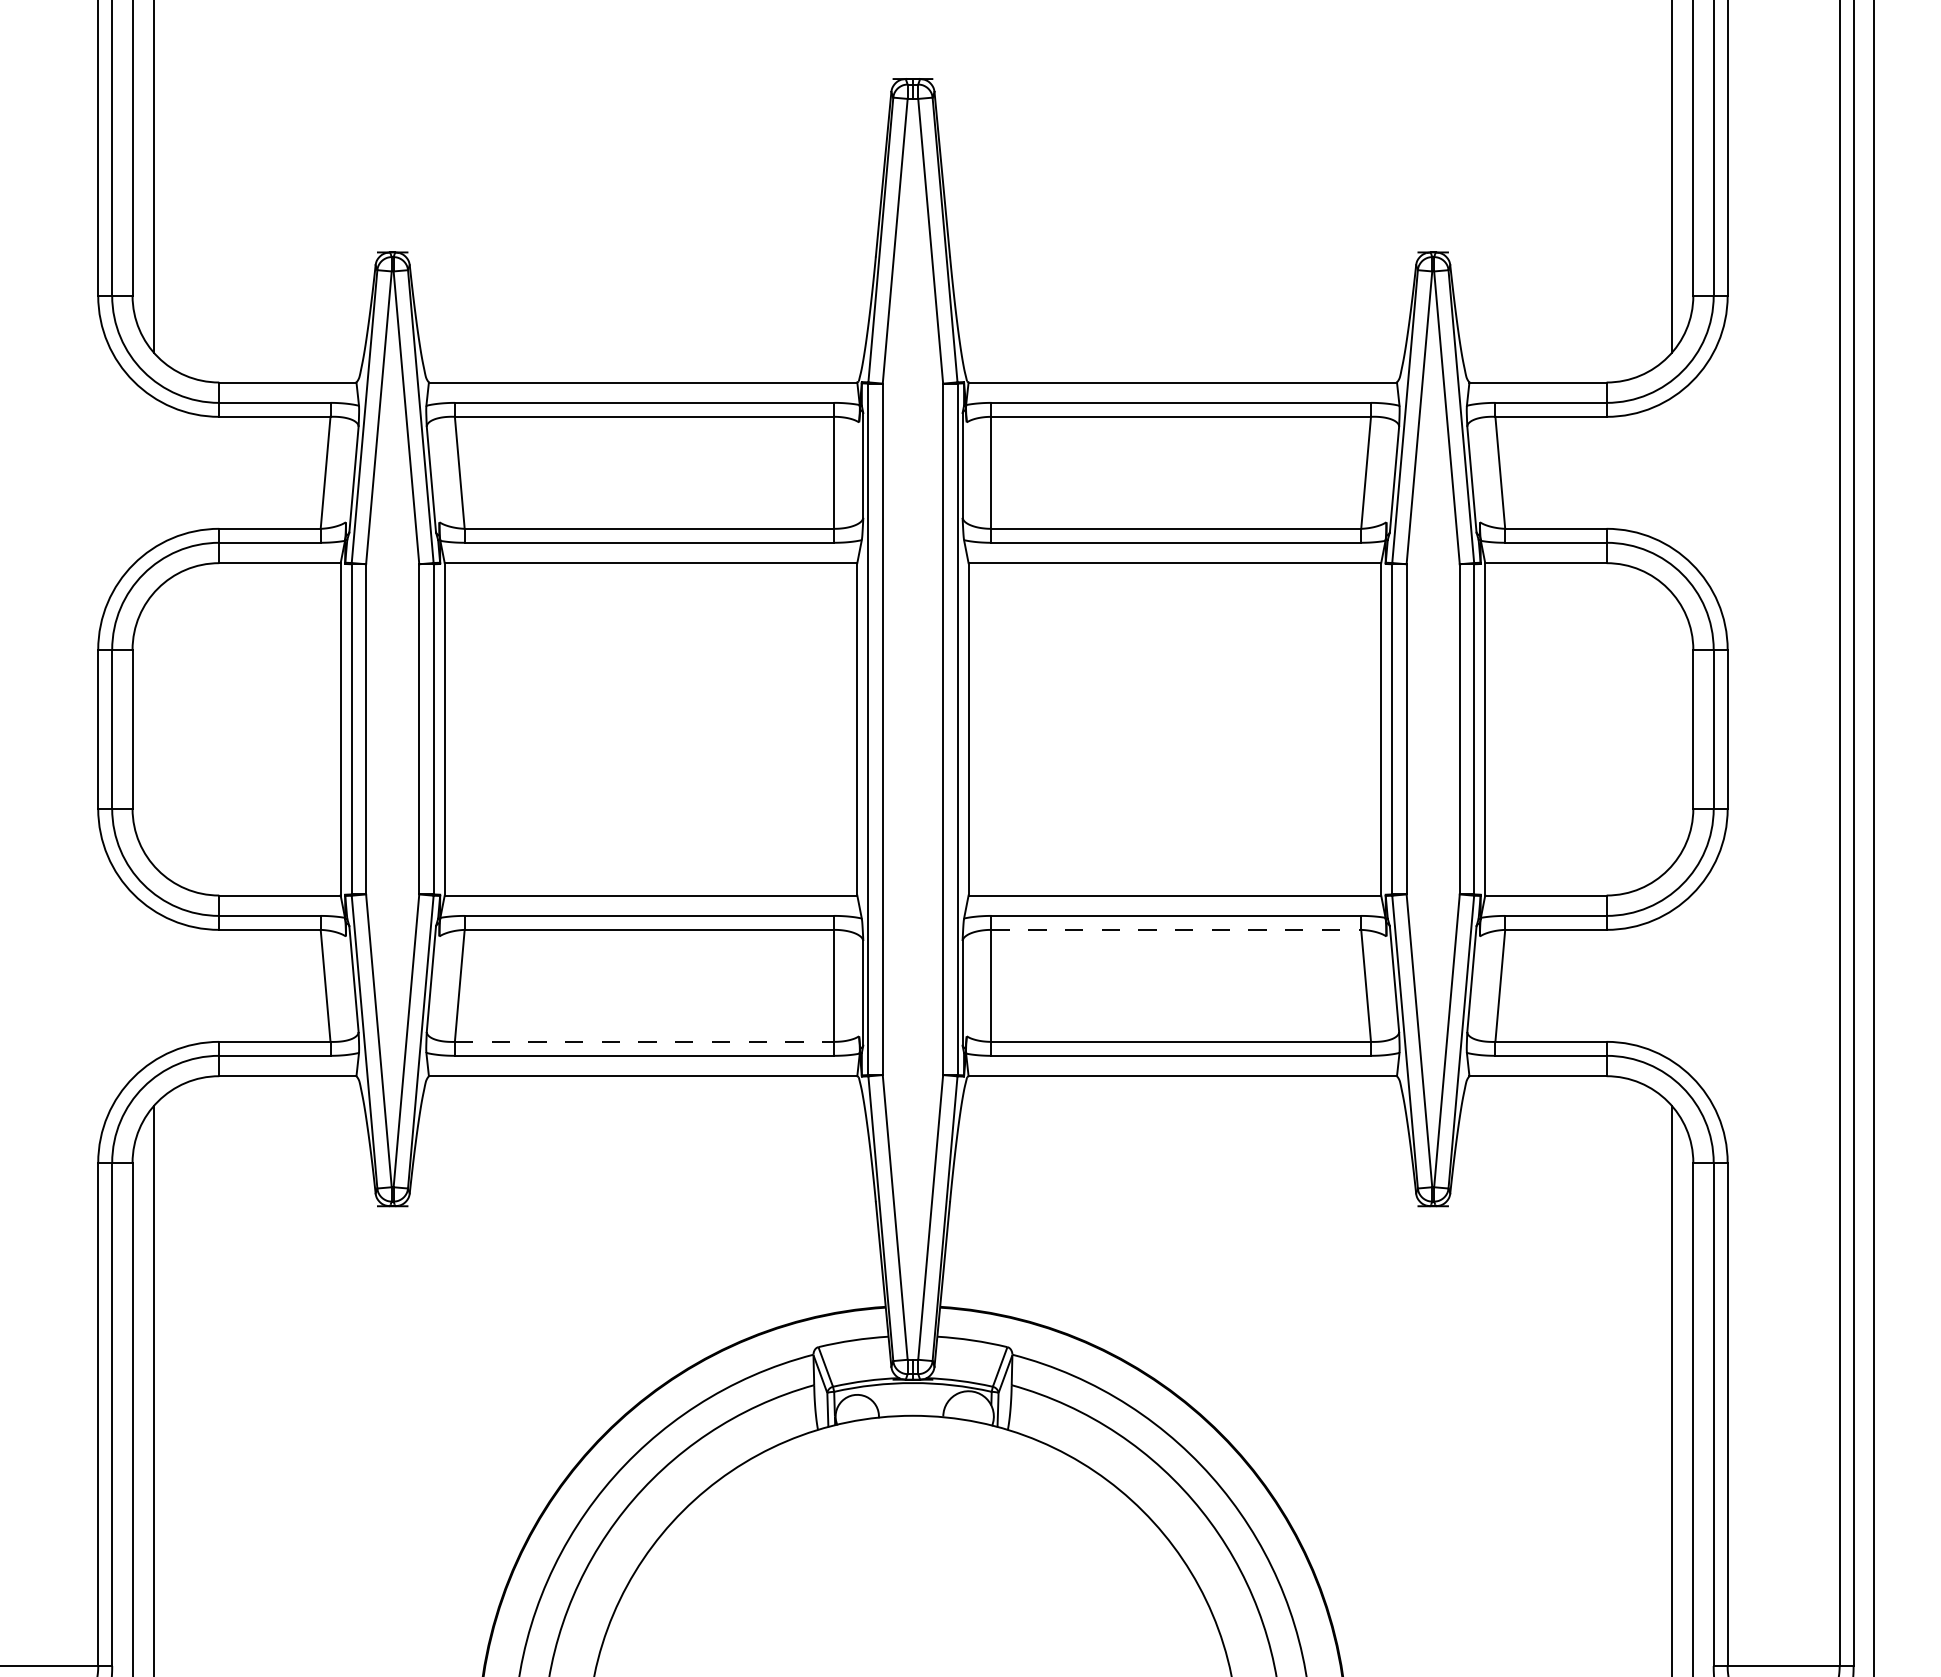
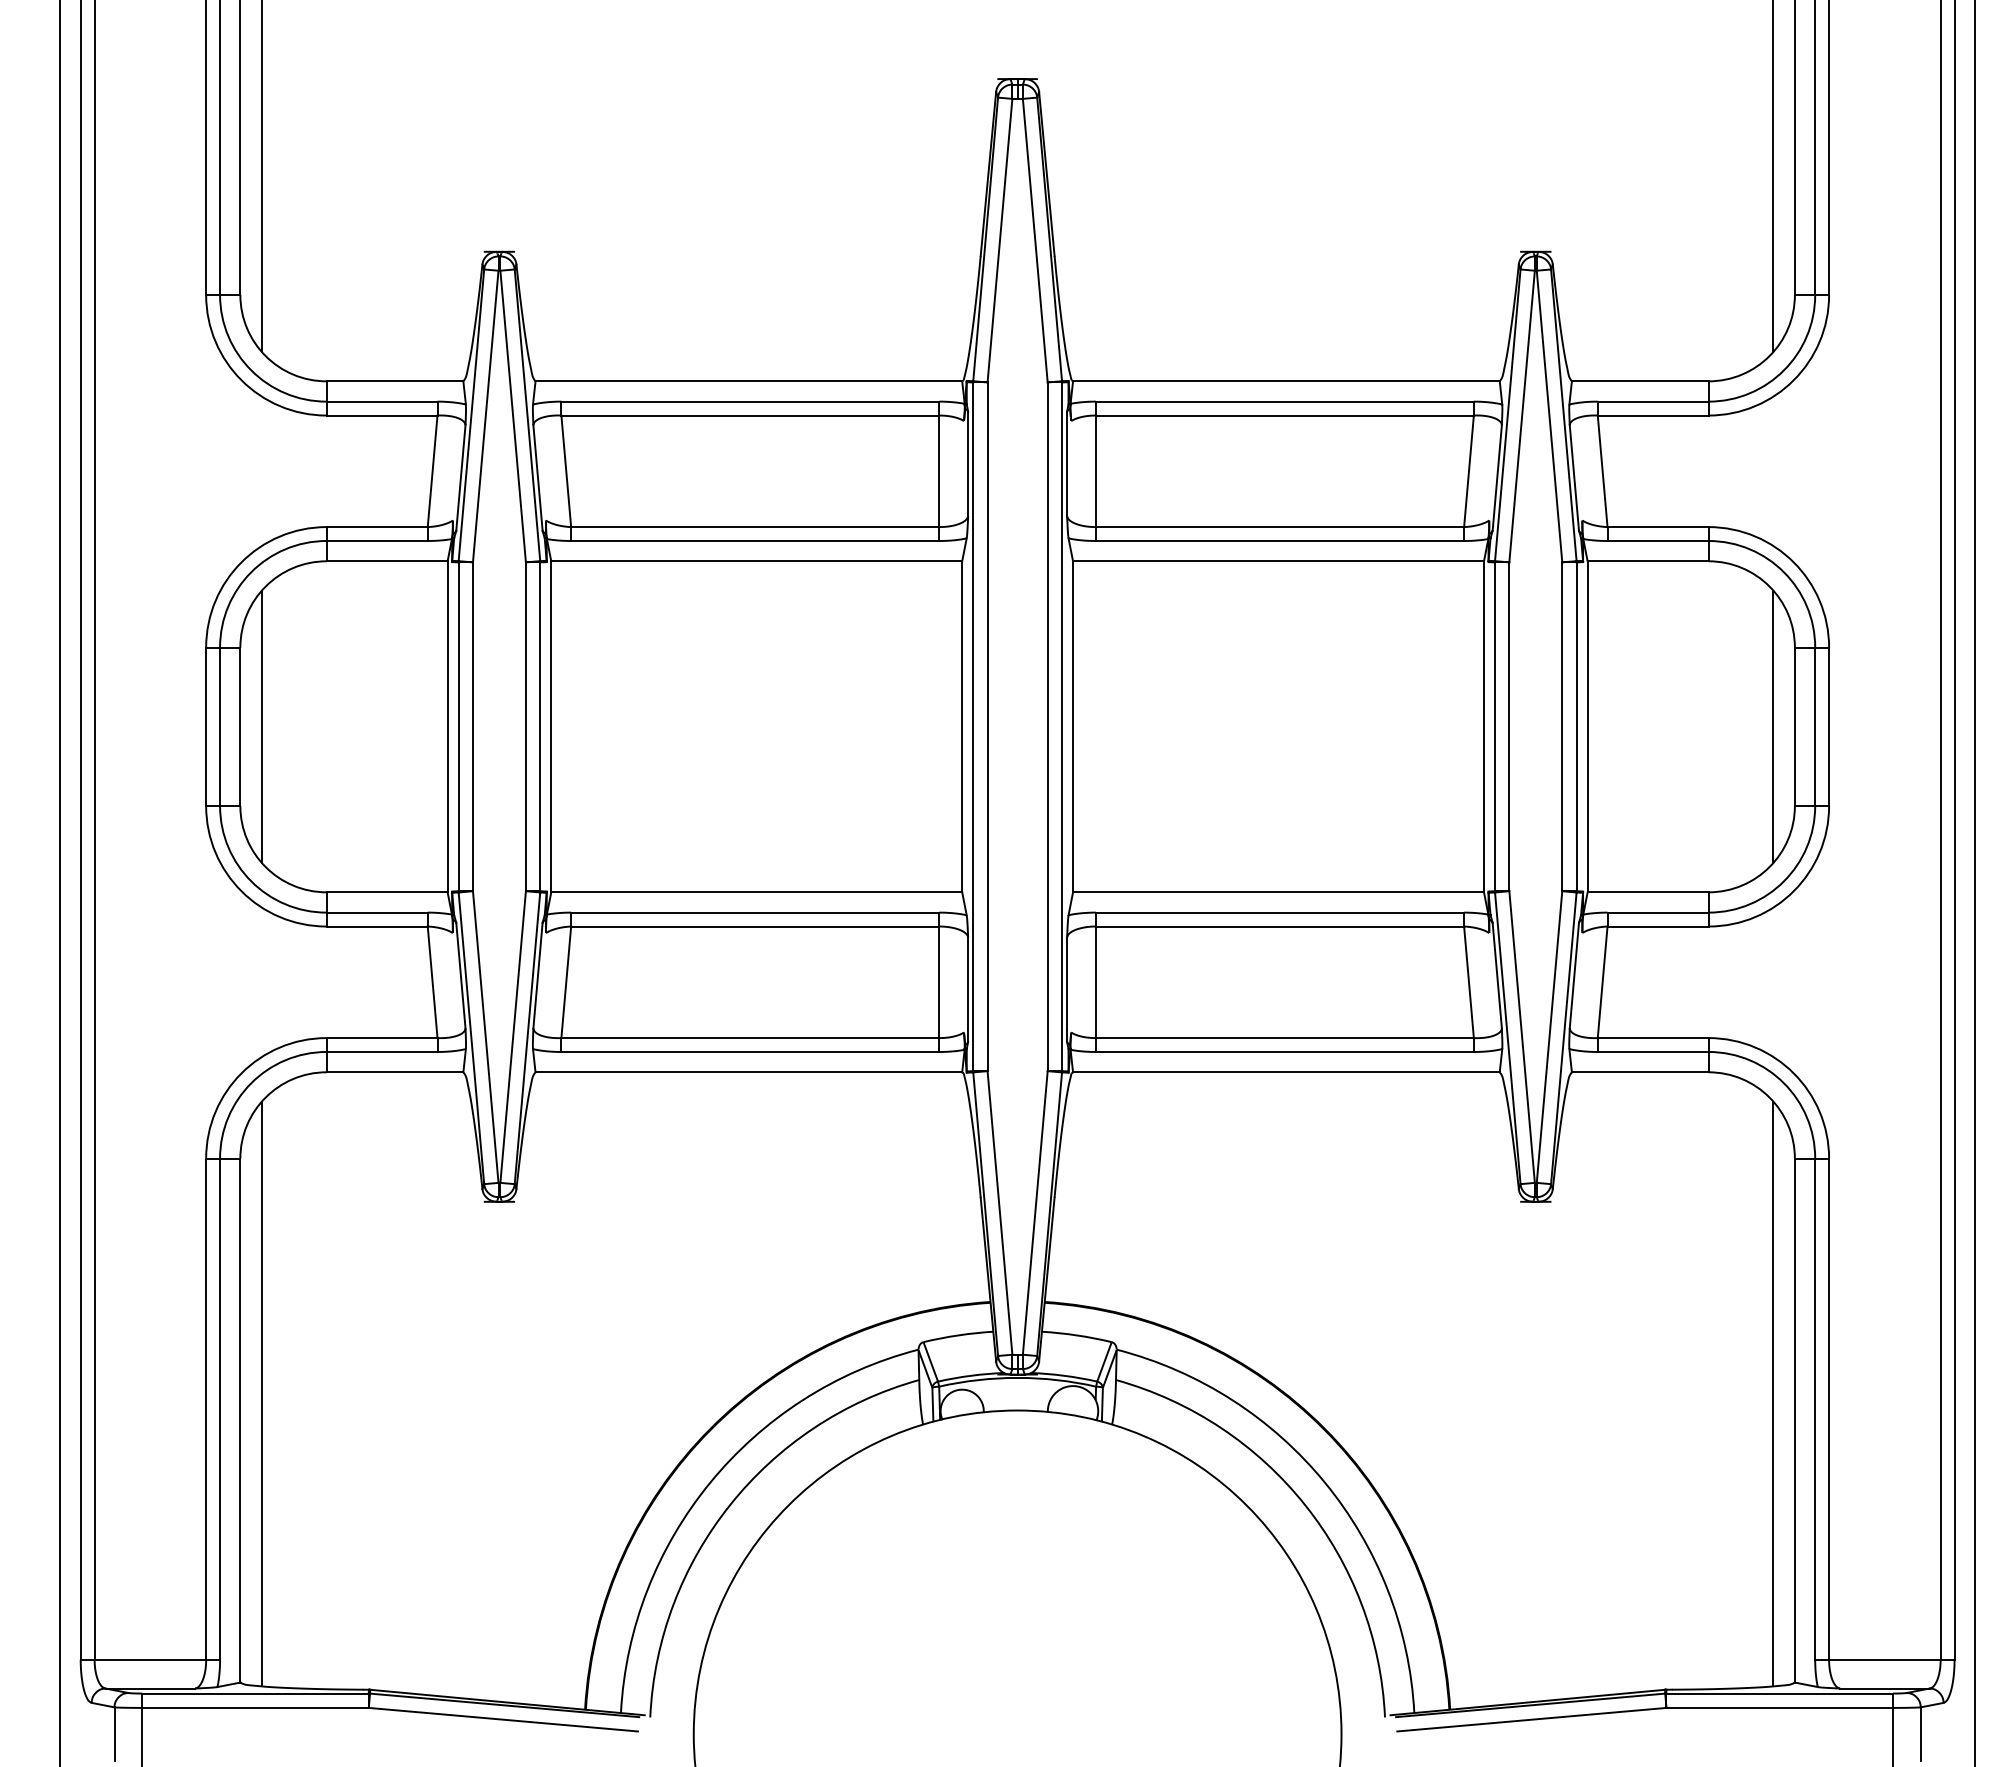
line: (153, 729) -> (261, 726), added
line: (1671, 729) -> (1773, 726), added
line: (1176, 929) -> (1280, 926), dashed -> solid
line: (644, 1042) -> (750, 1038), dashed -> solid

